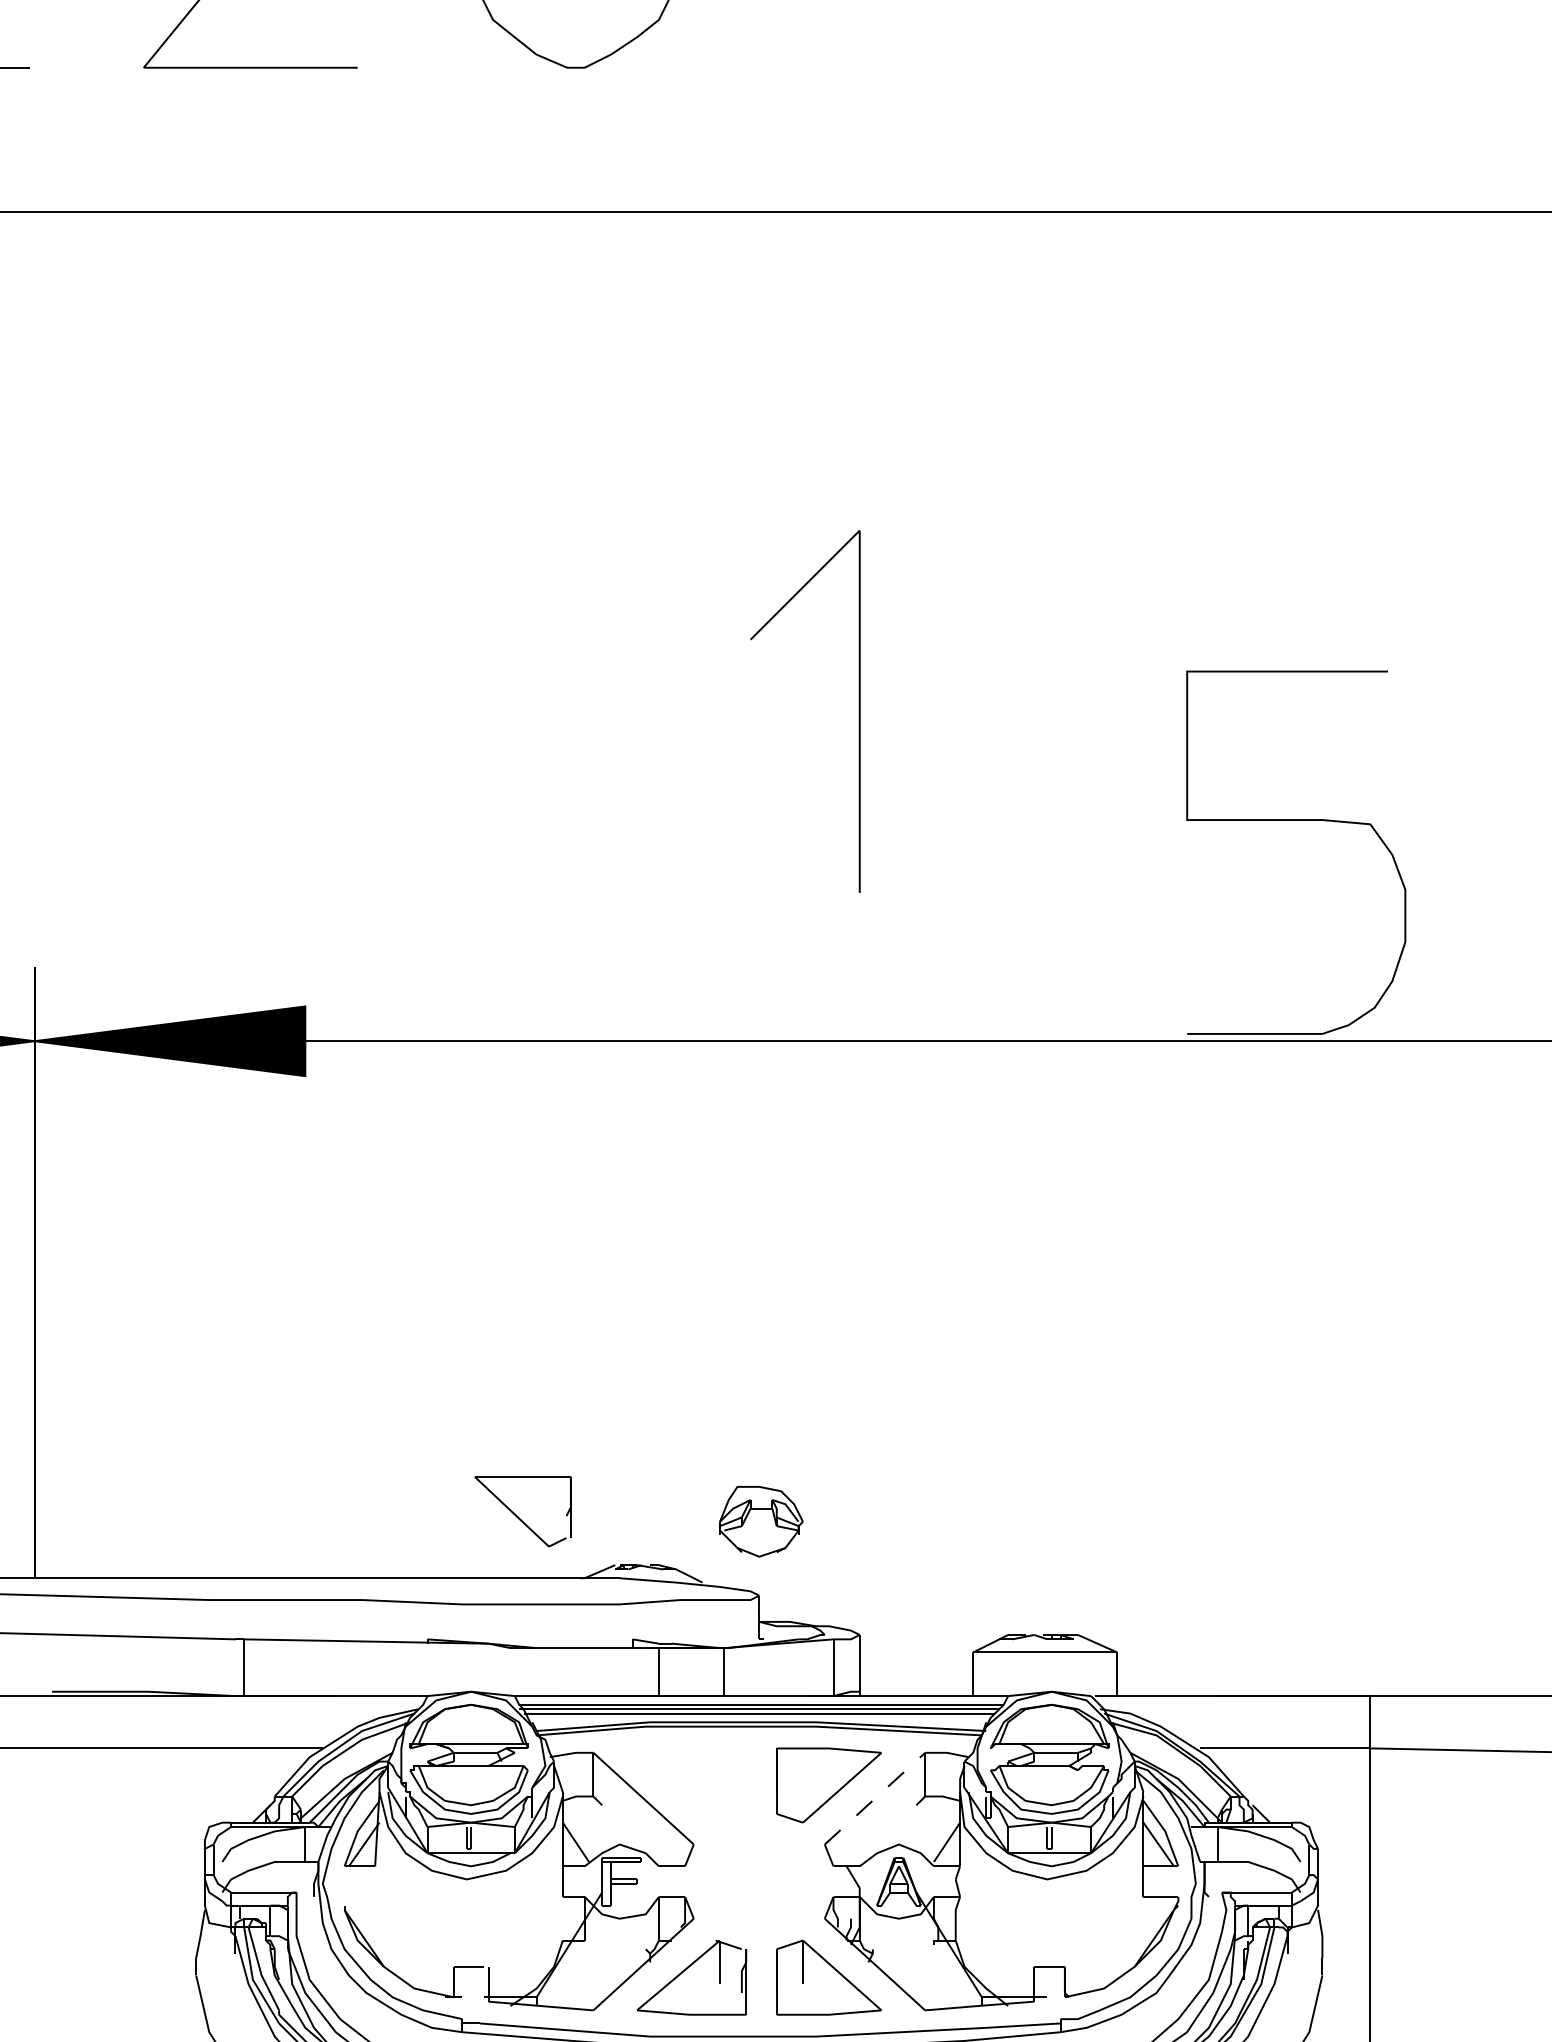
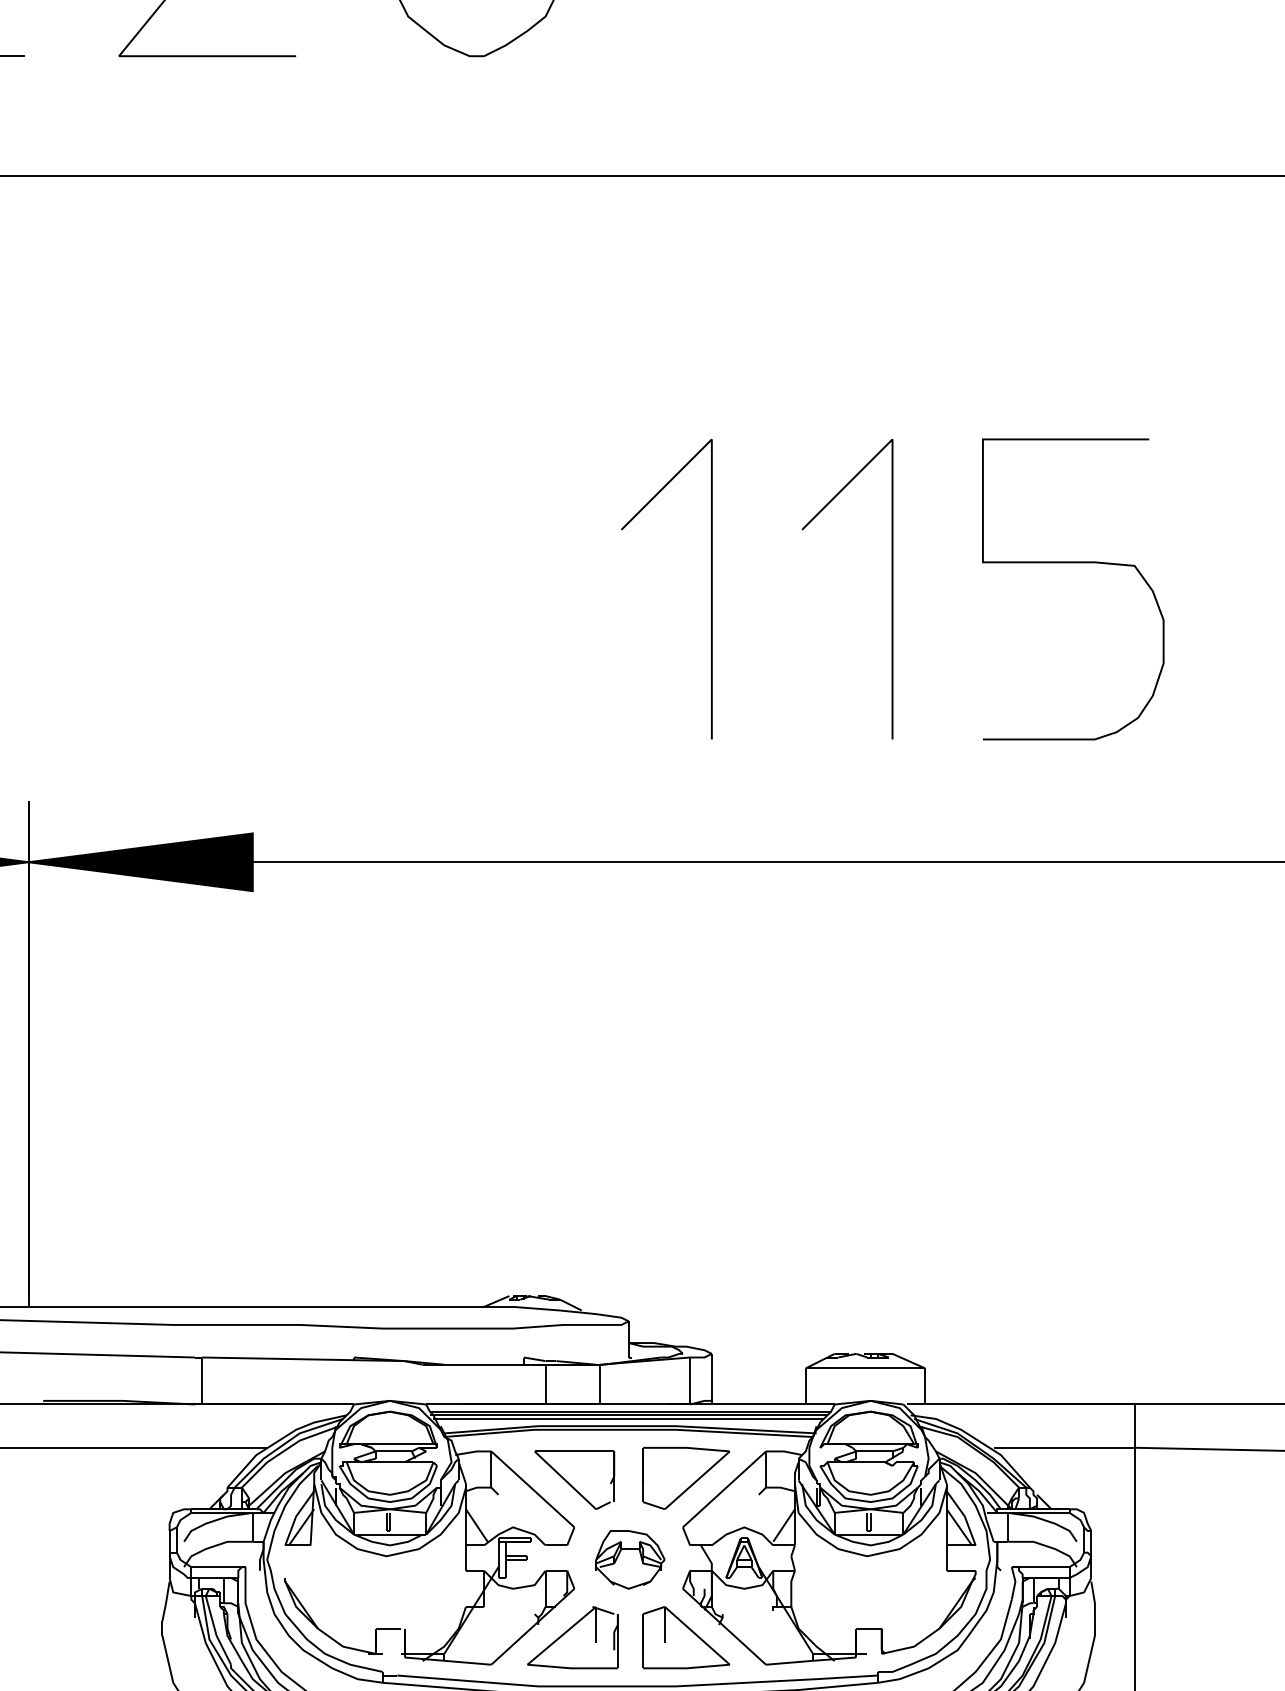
line: (1077, 711) -> (892, 589), added
curve: (1296, 820) -> (1073, 562), moved
part: (517, 1515) -> (570, 1483), moved
part: (761, 1521) -> (630, 1559), moved
line: (874, 1798) -> (724, 1489), dashed -> solid

